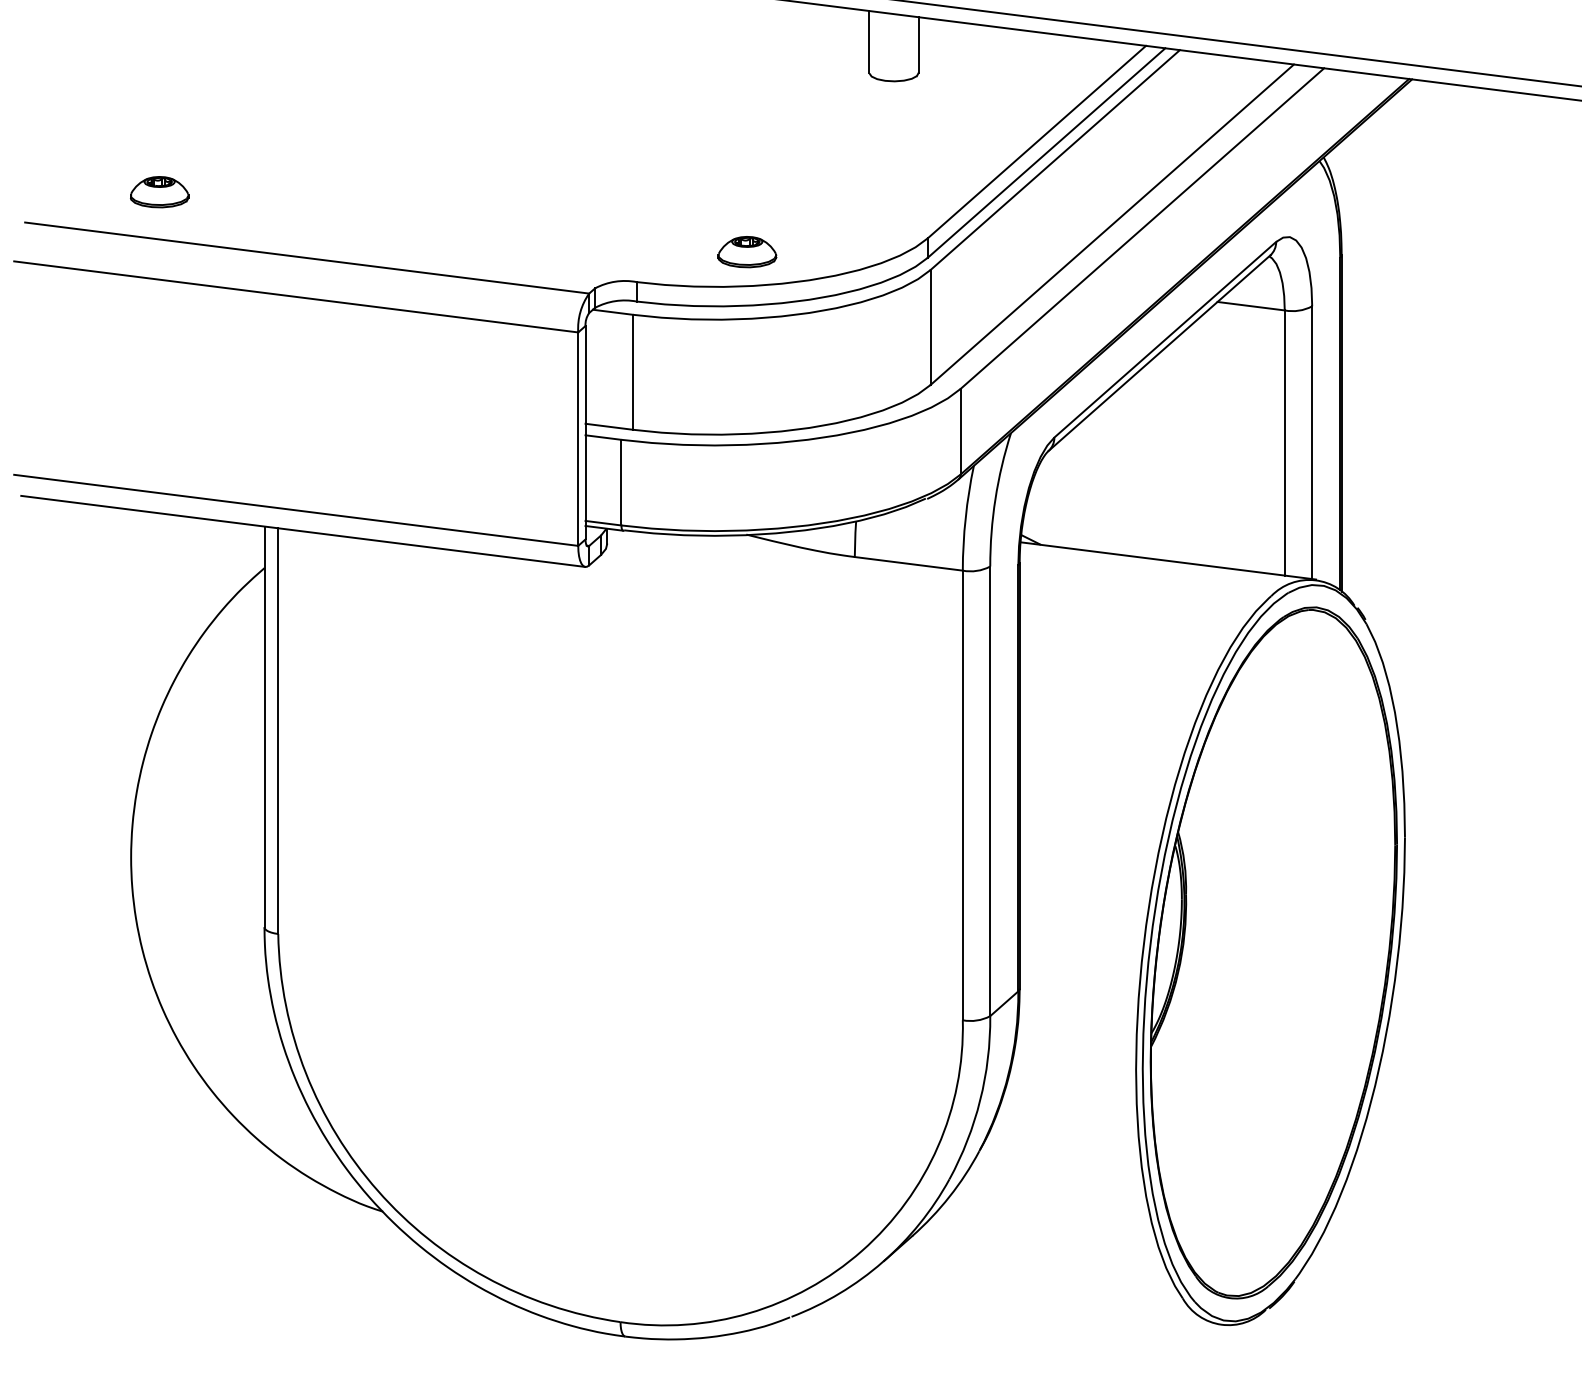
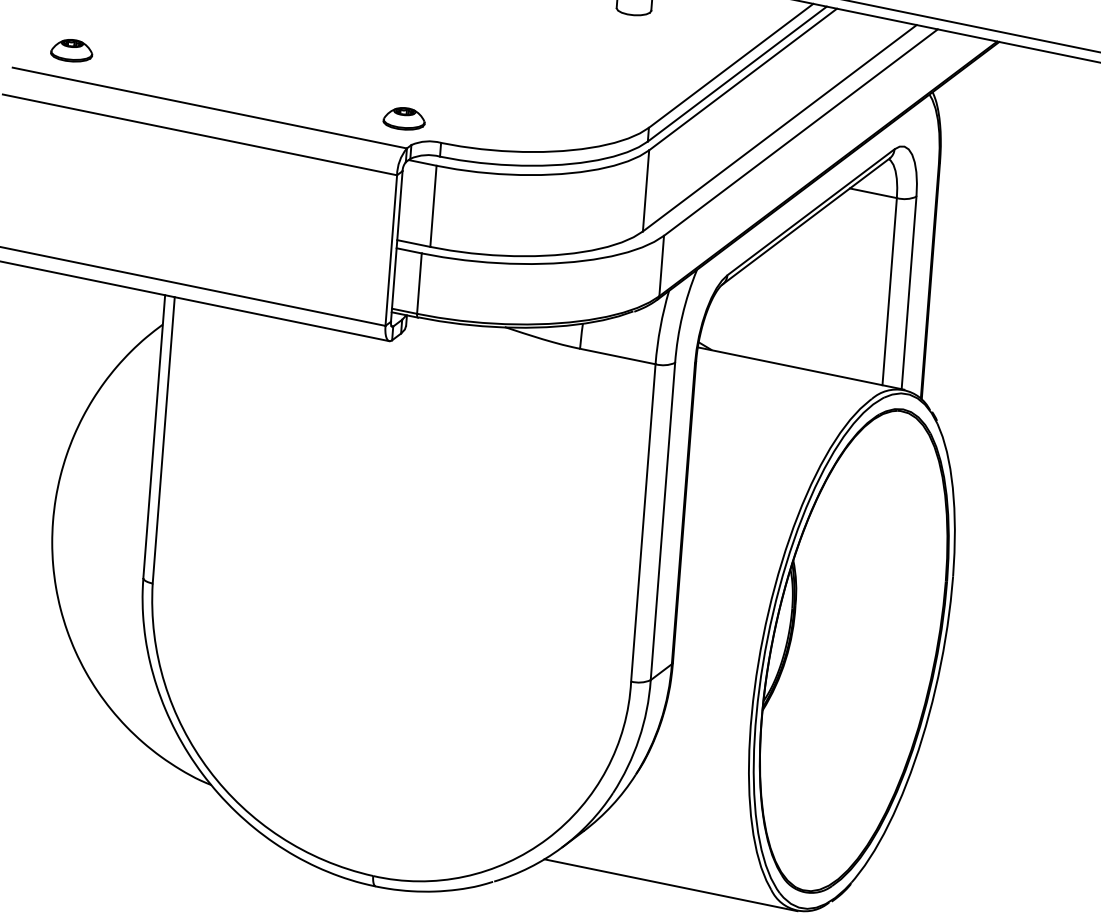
part: (159, 192) -> (71, 50), moved
part: (747, 252) -> (404, 119), moved
line: (1041, 1302) -> (671, 885), added

